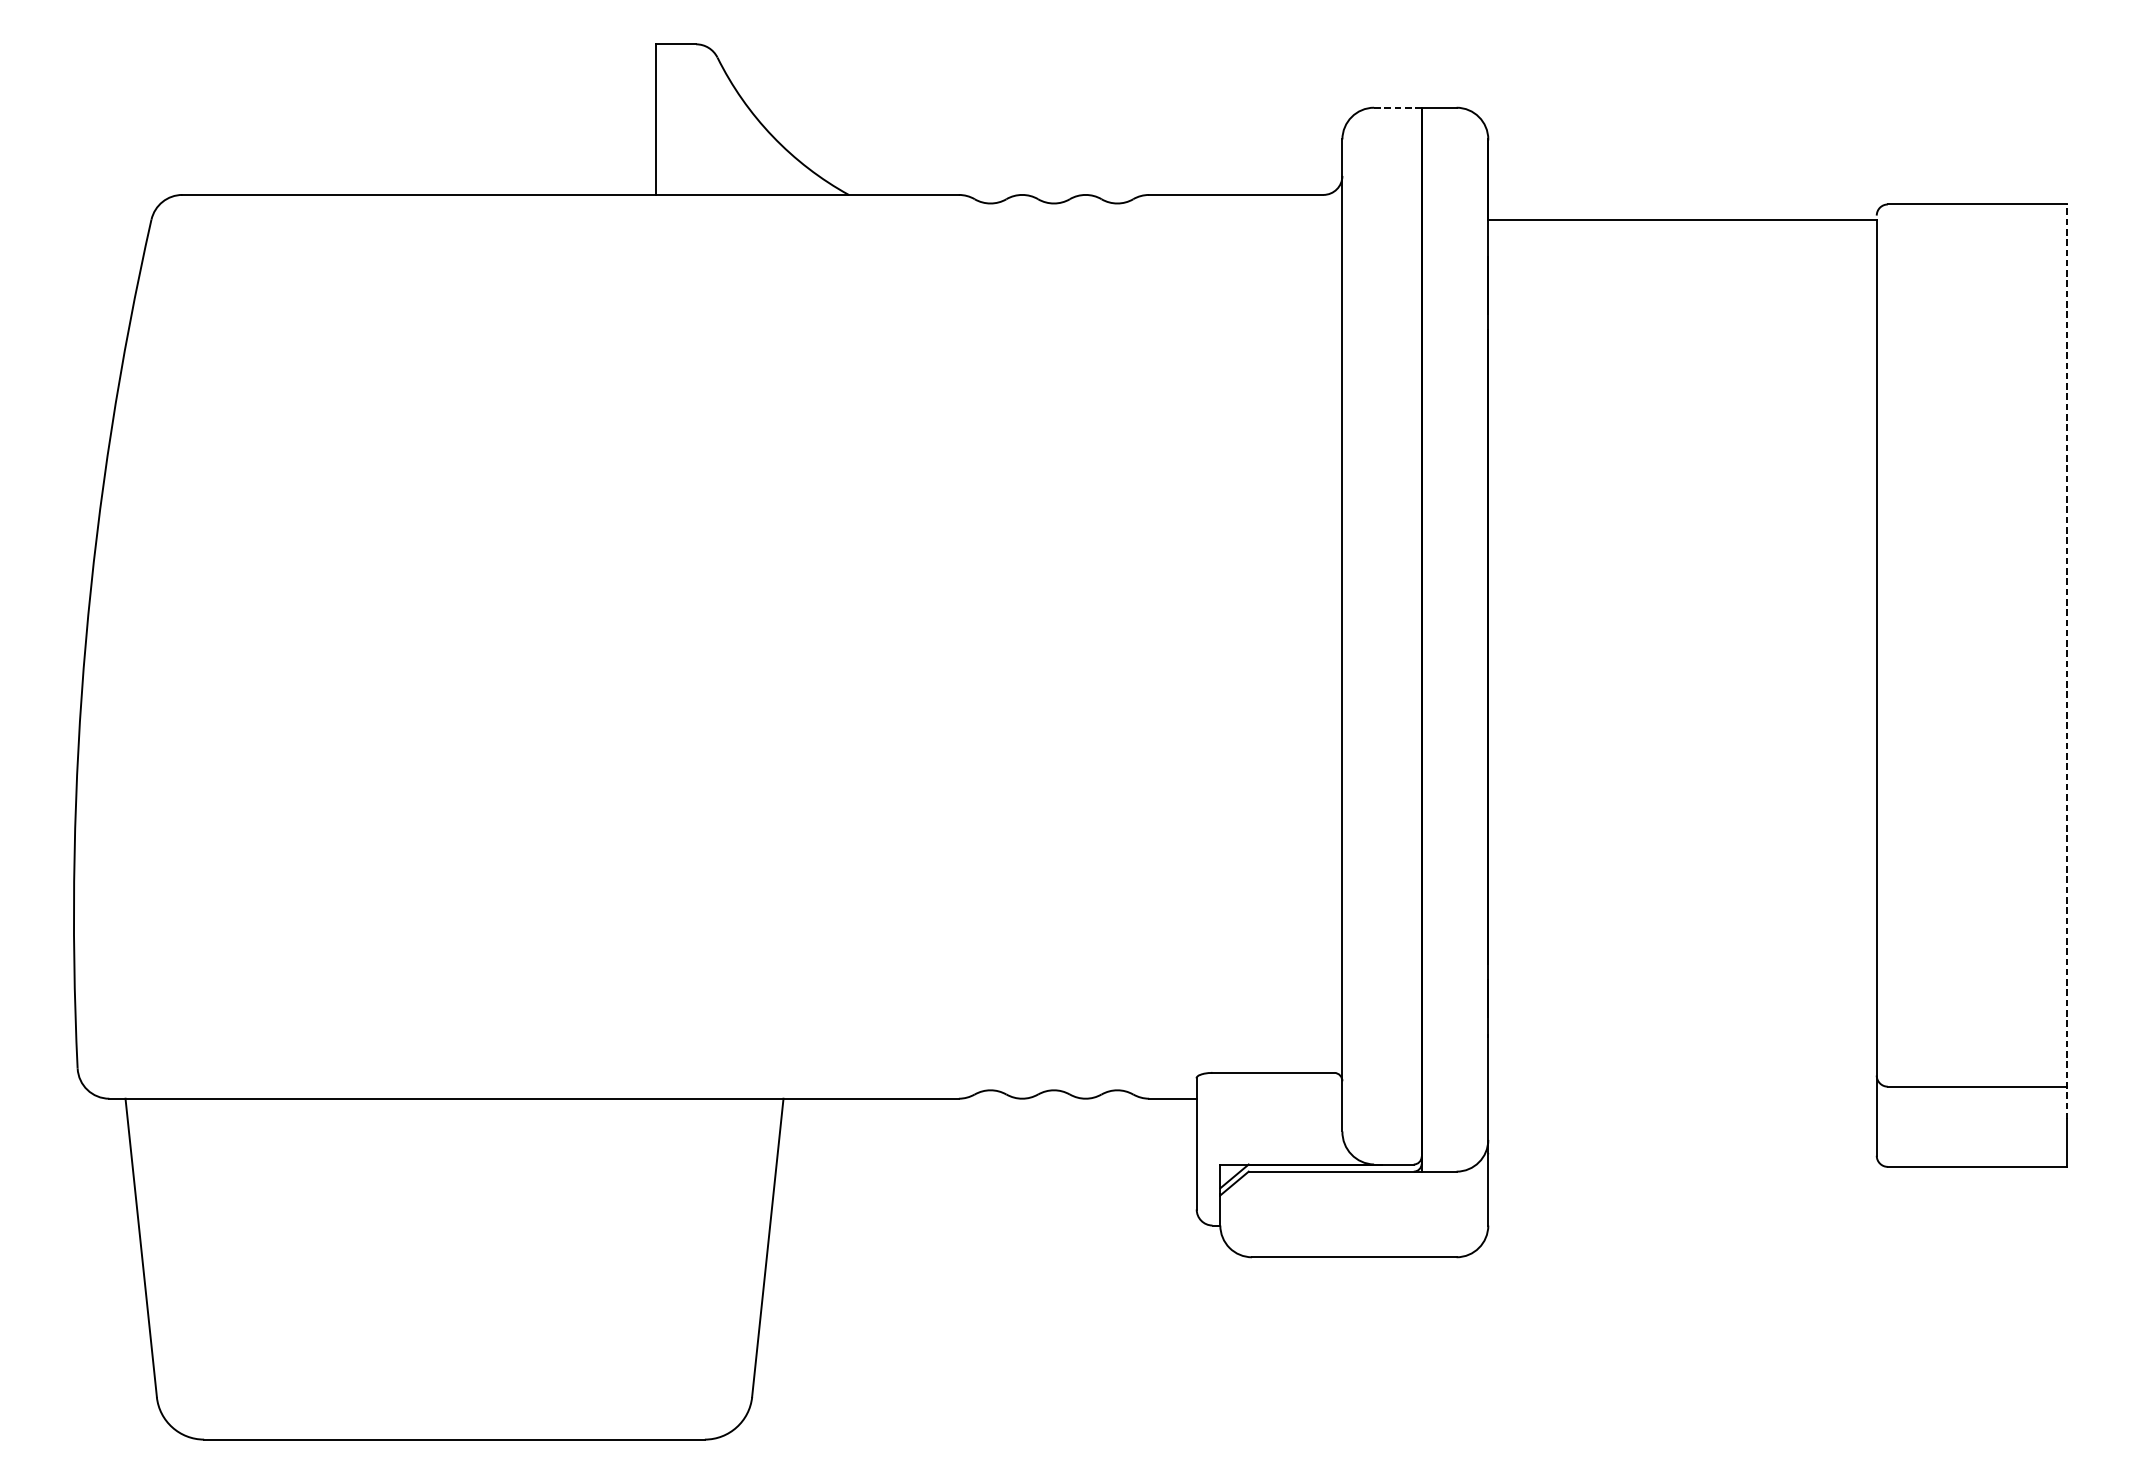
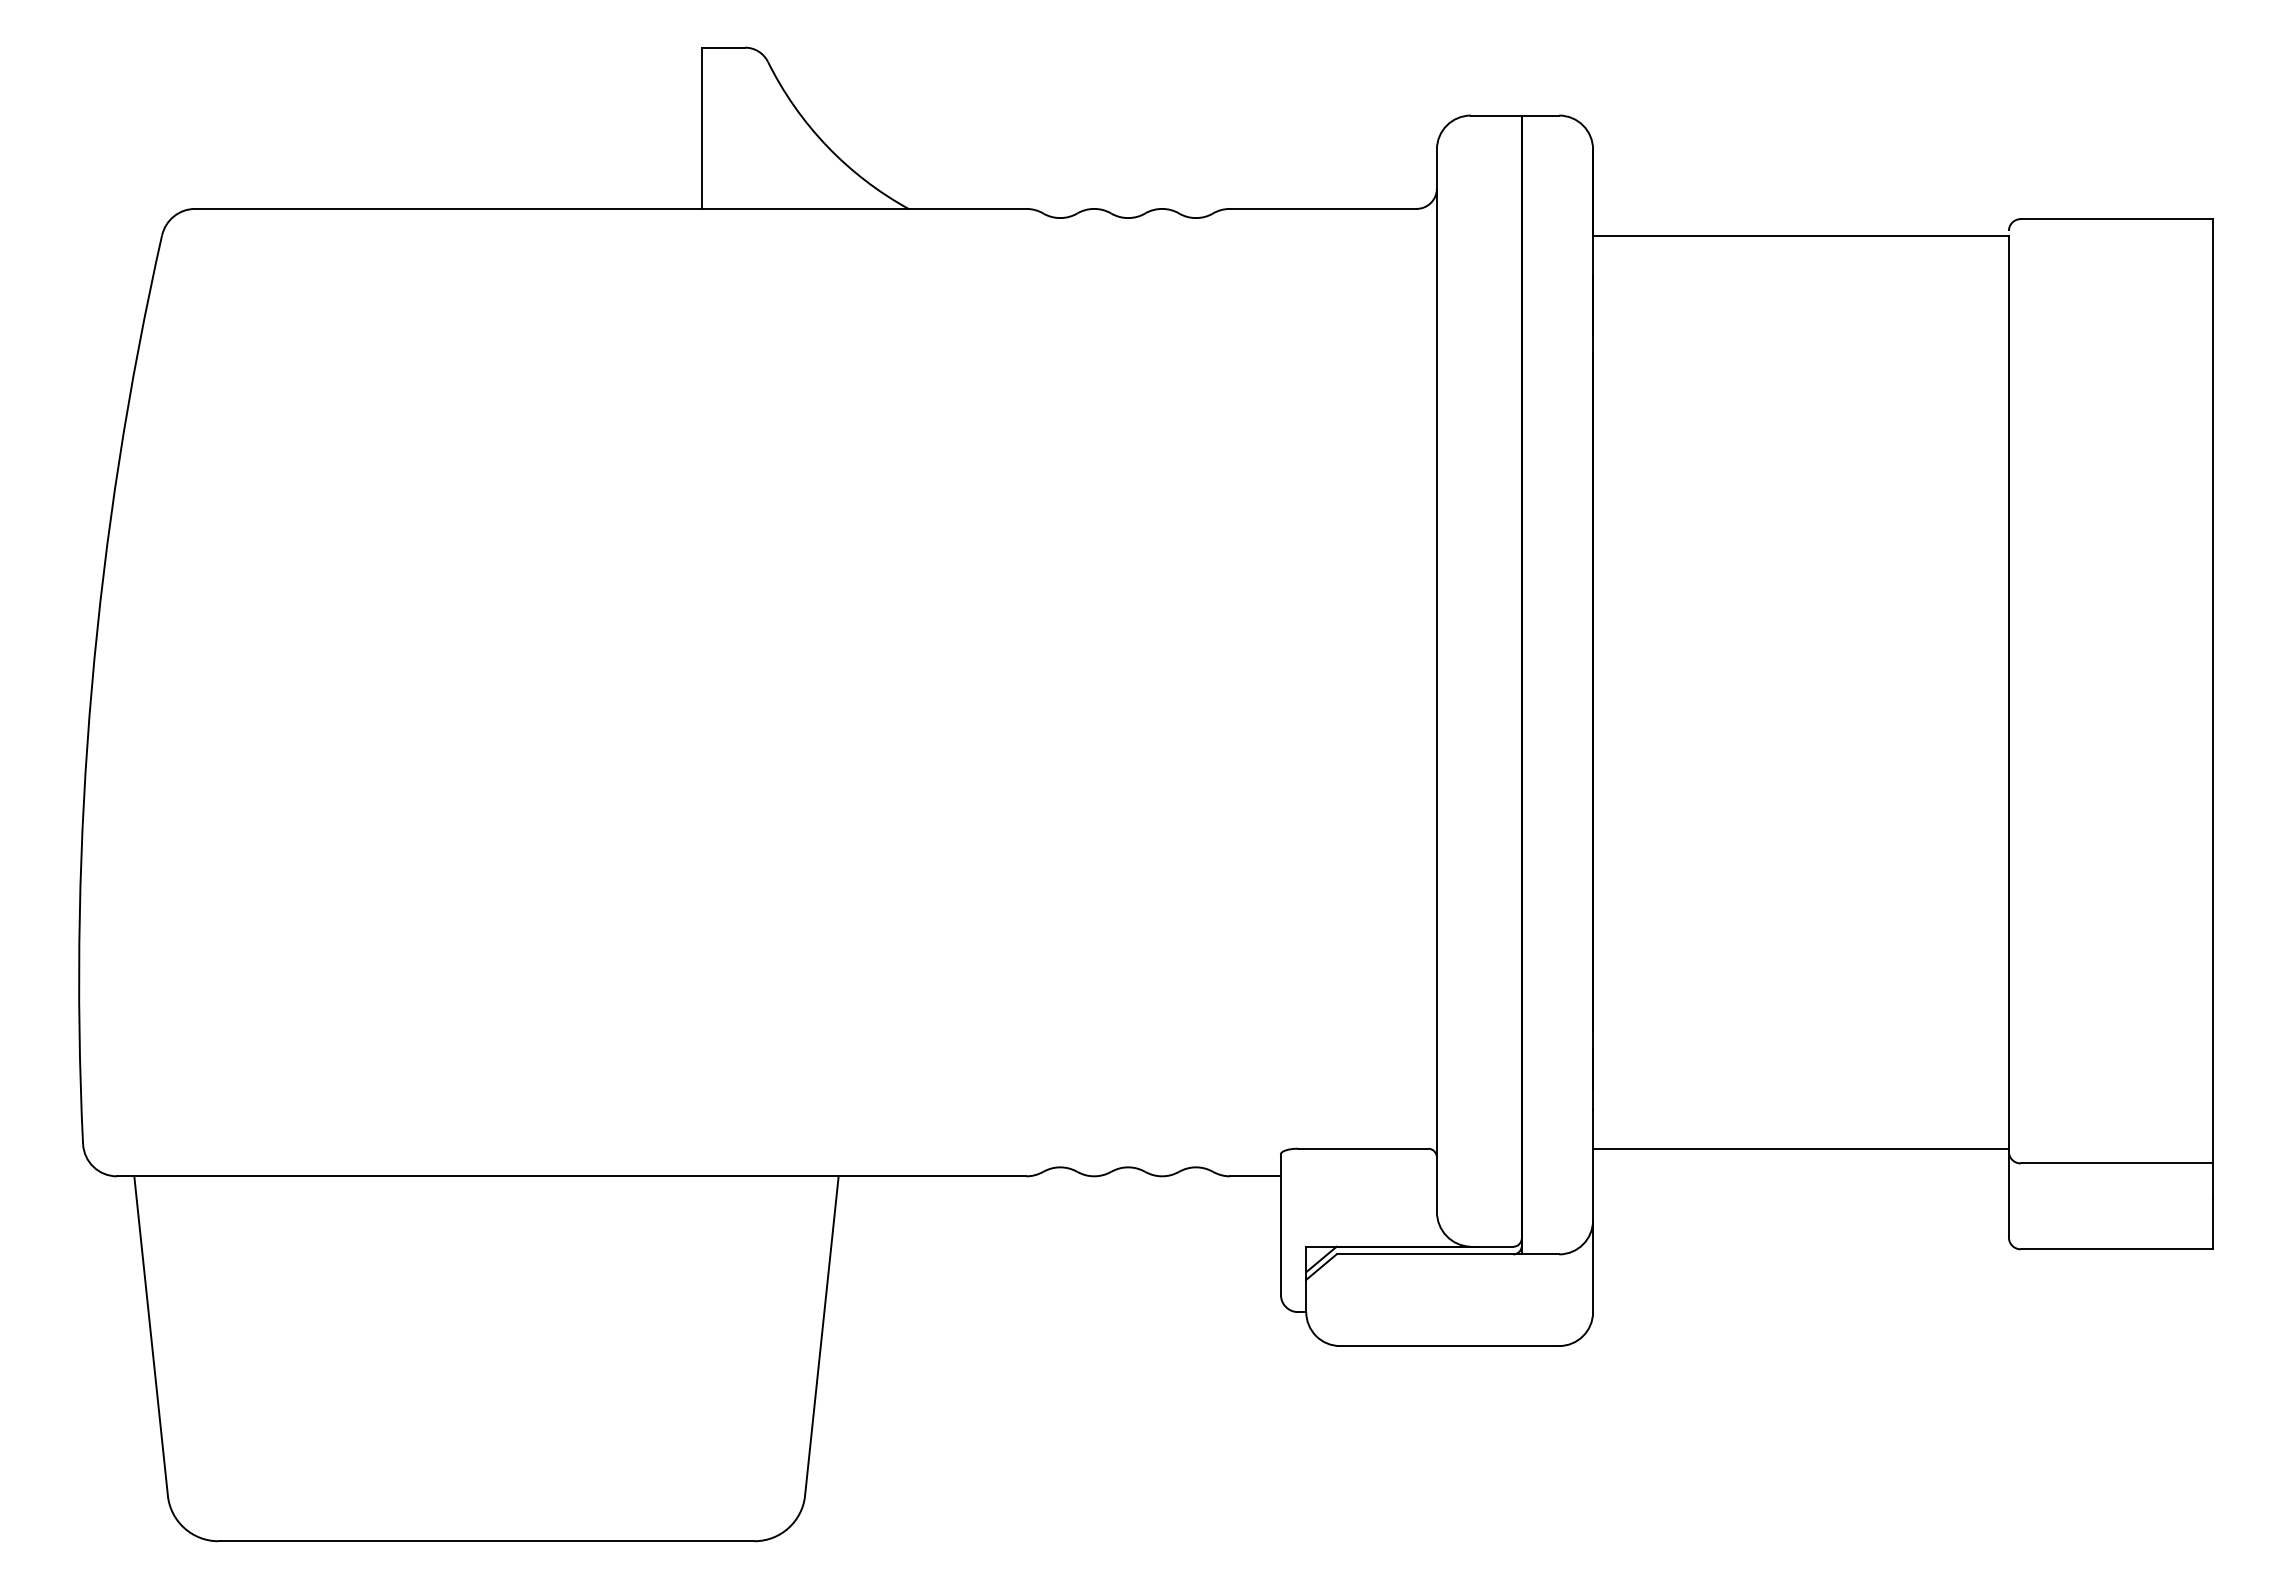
line: (1398, 107) -> (1496, 115), dashed -> solid
line: (2066, 661) -> (2212, 708), dashed -> solid
line: (1682, 1073) -> (1800, 1149), added

